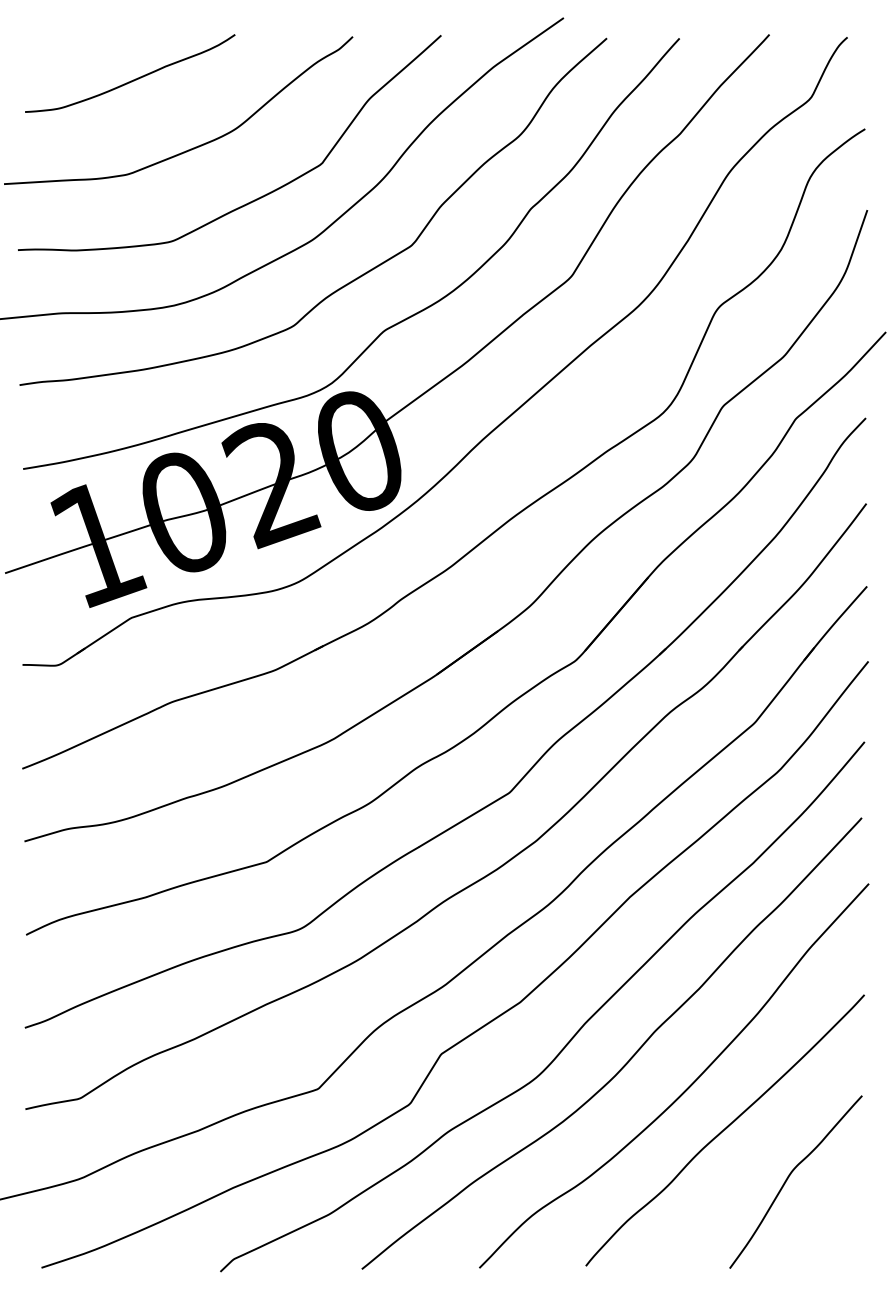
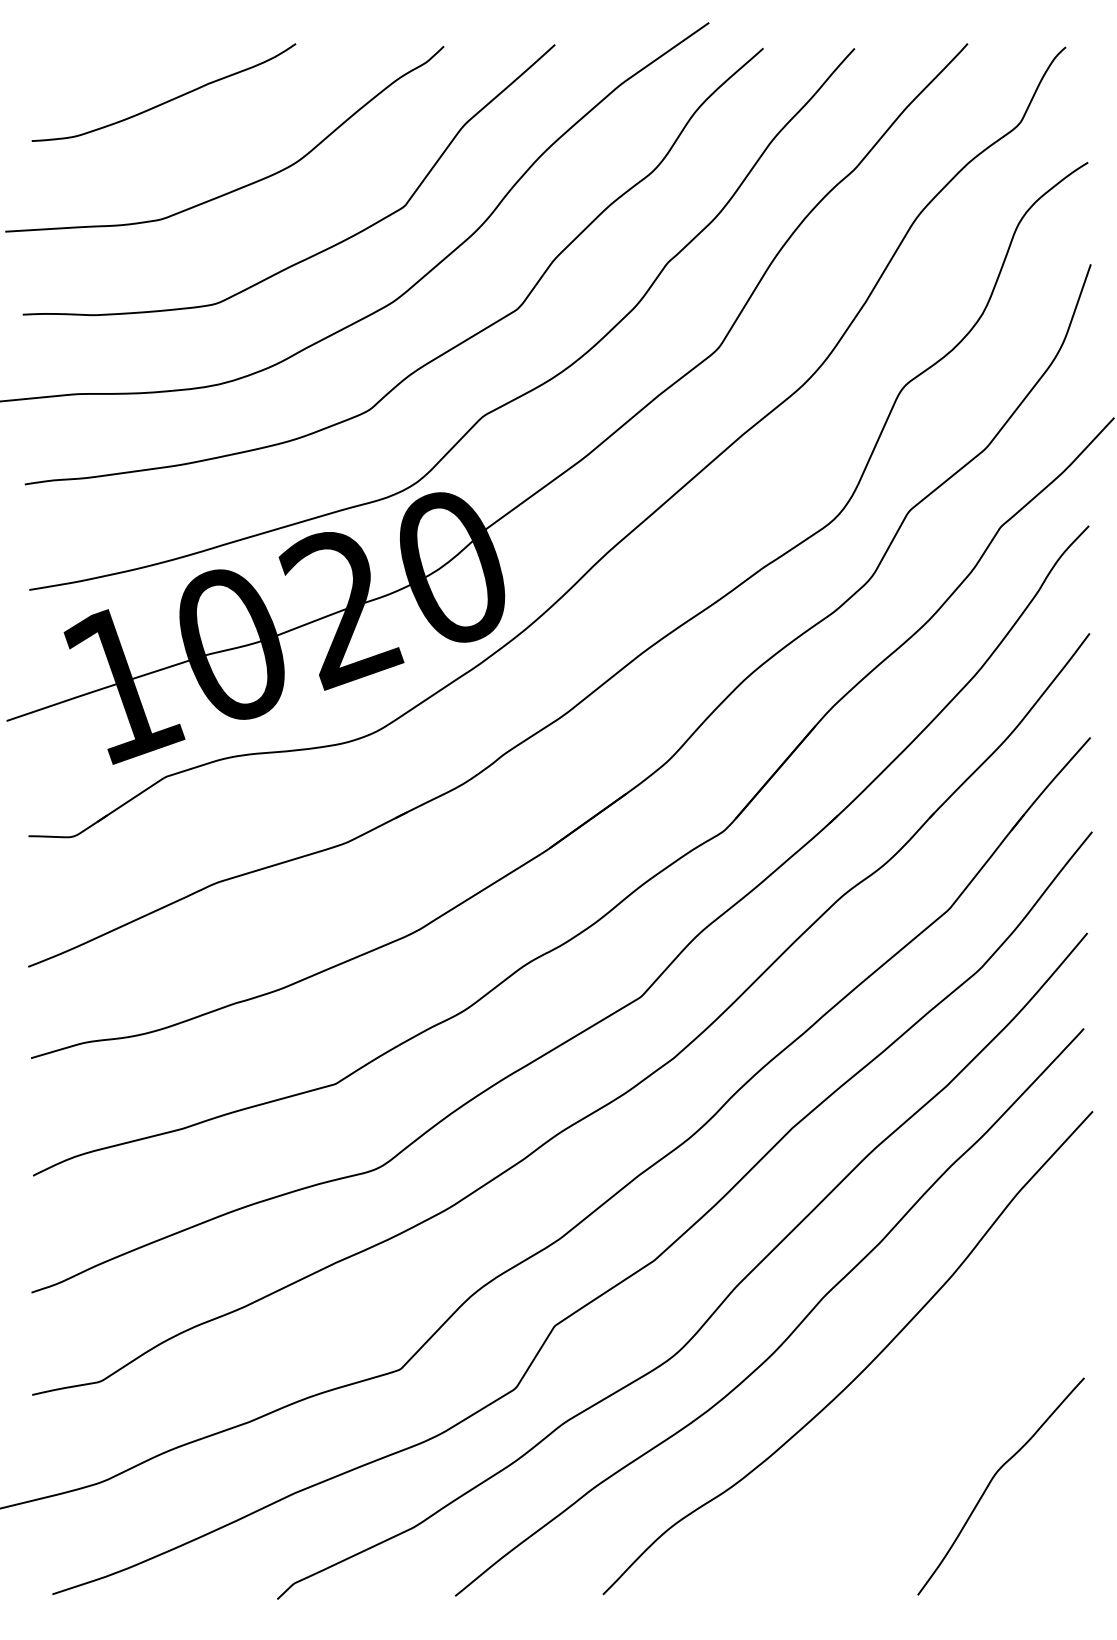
curve: (724, 1130) -> (911, 1421), removed

